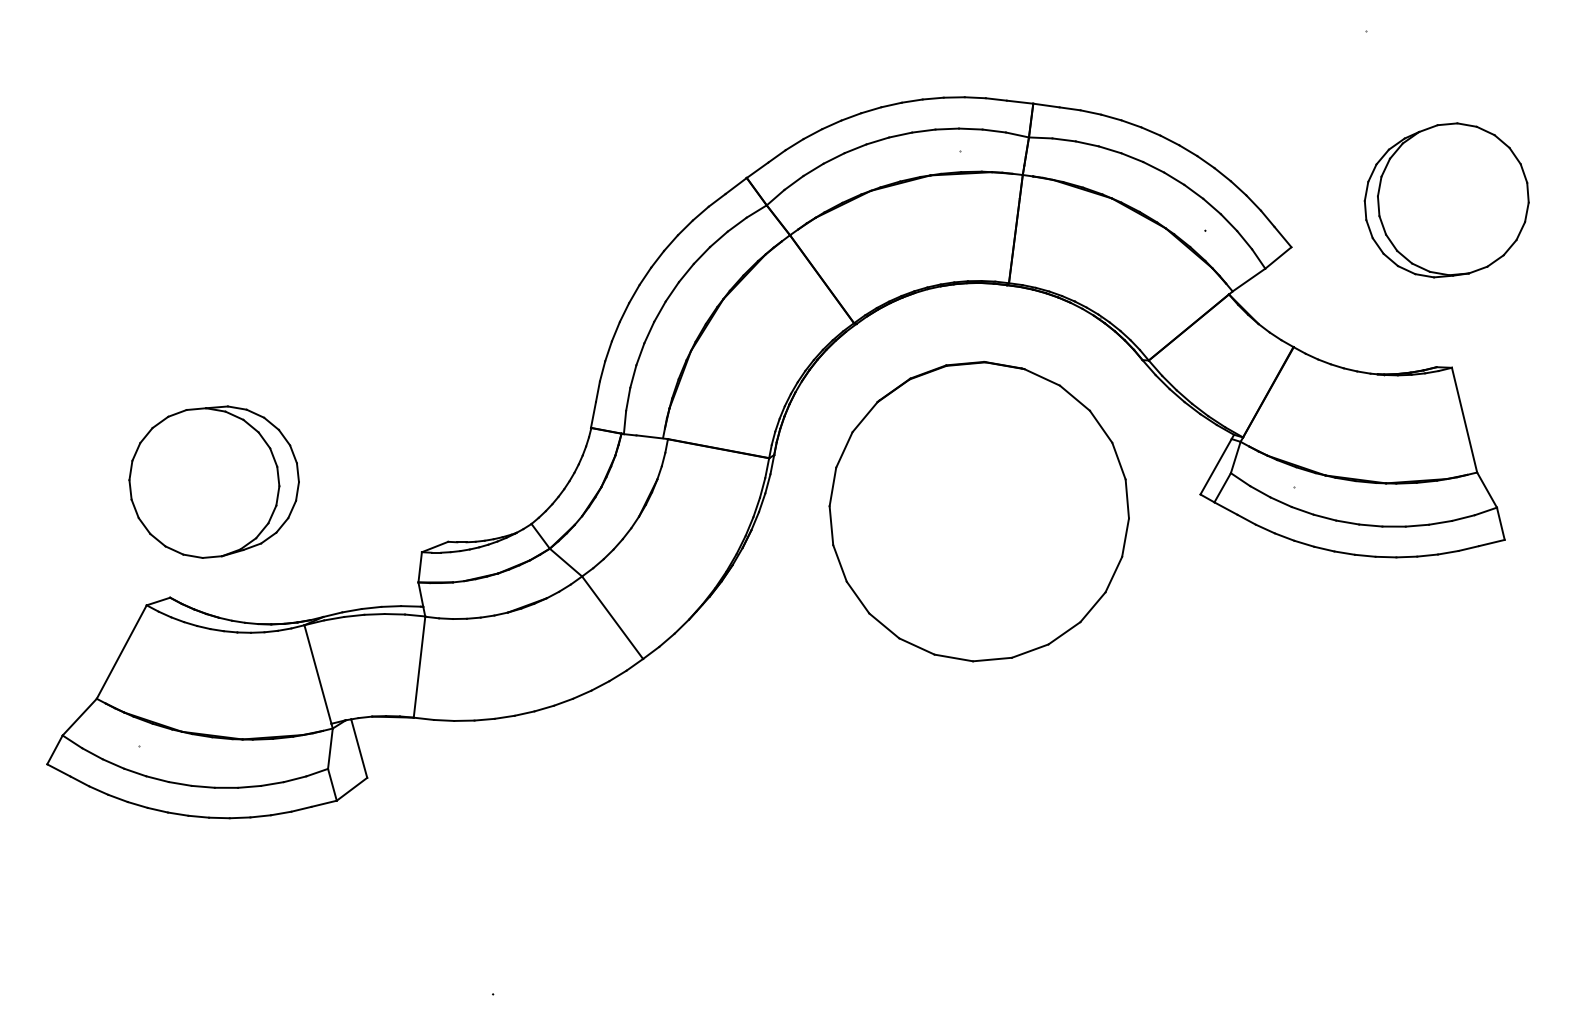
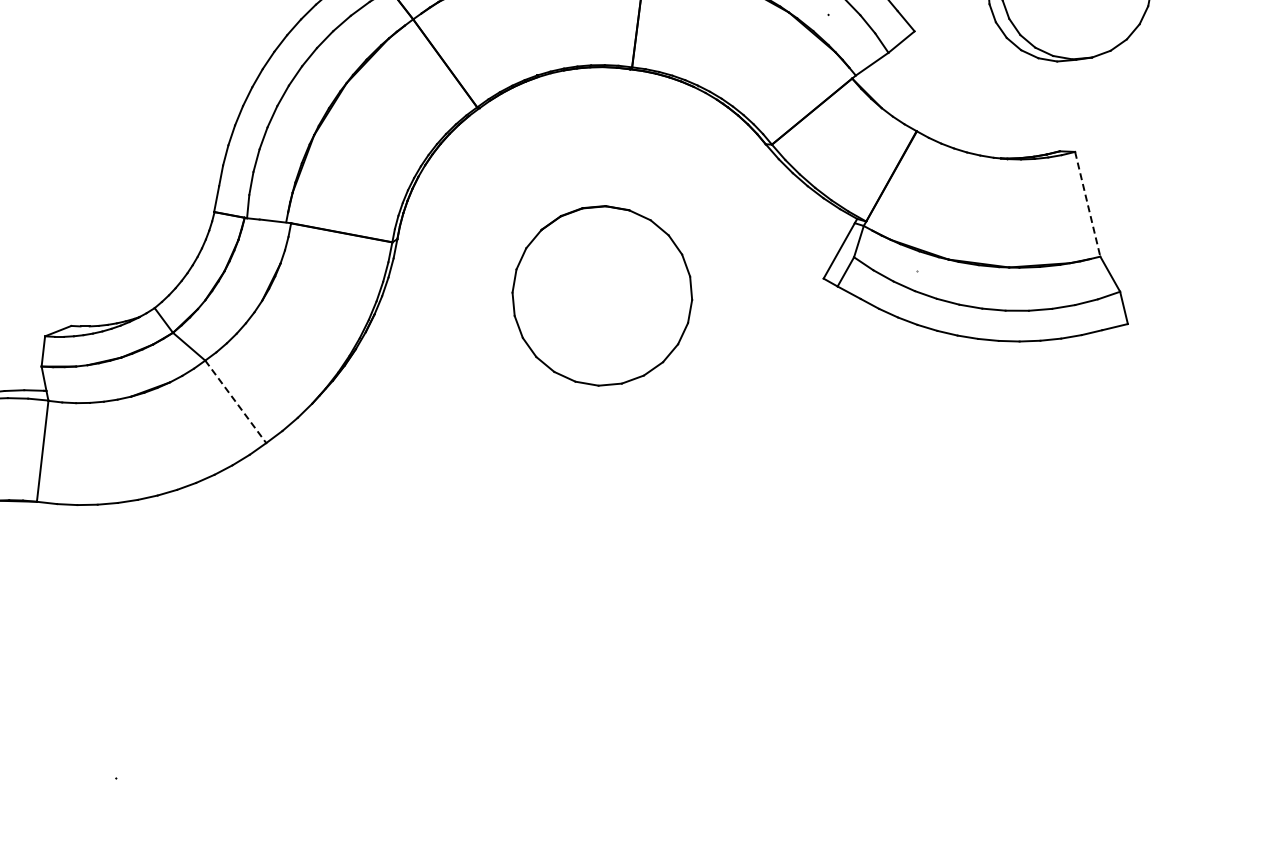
line: (1464, 420) -> (1087, 204), solid -> dashed
part: (978, 511) -> (601, 295), size x0.6
line: (612, 618) -> (235, 402), solid -> dashed

